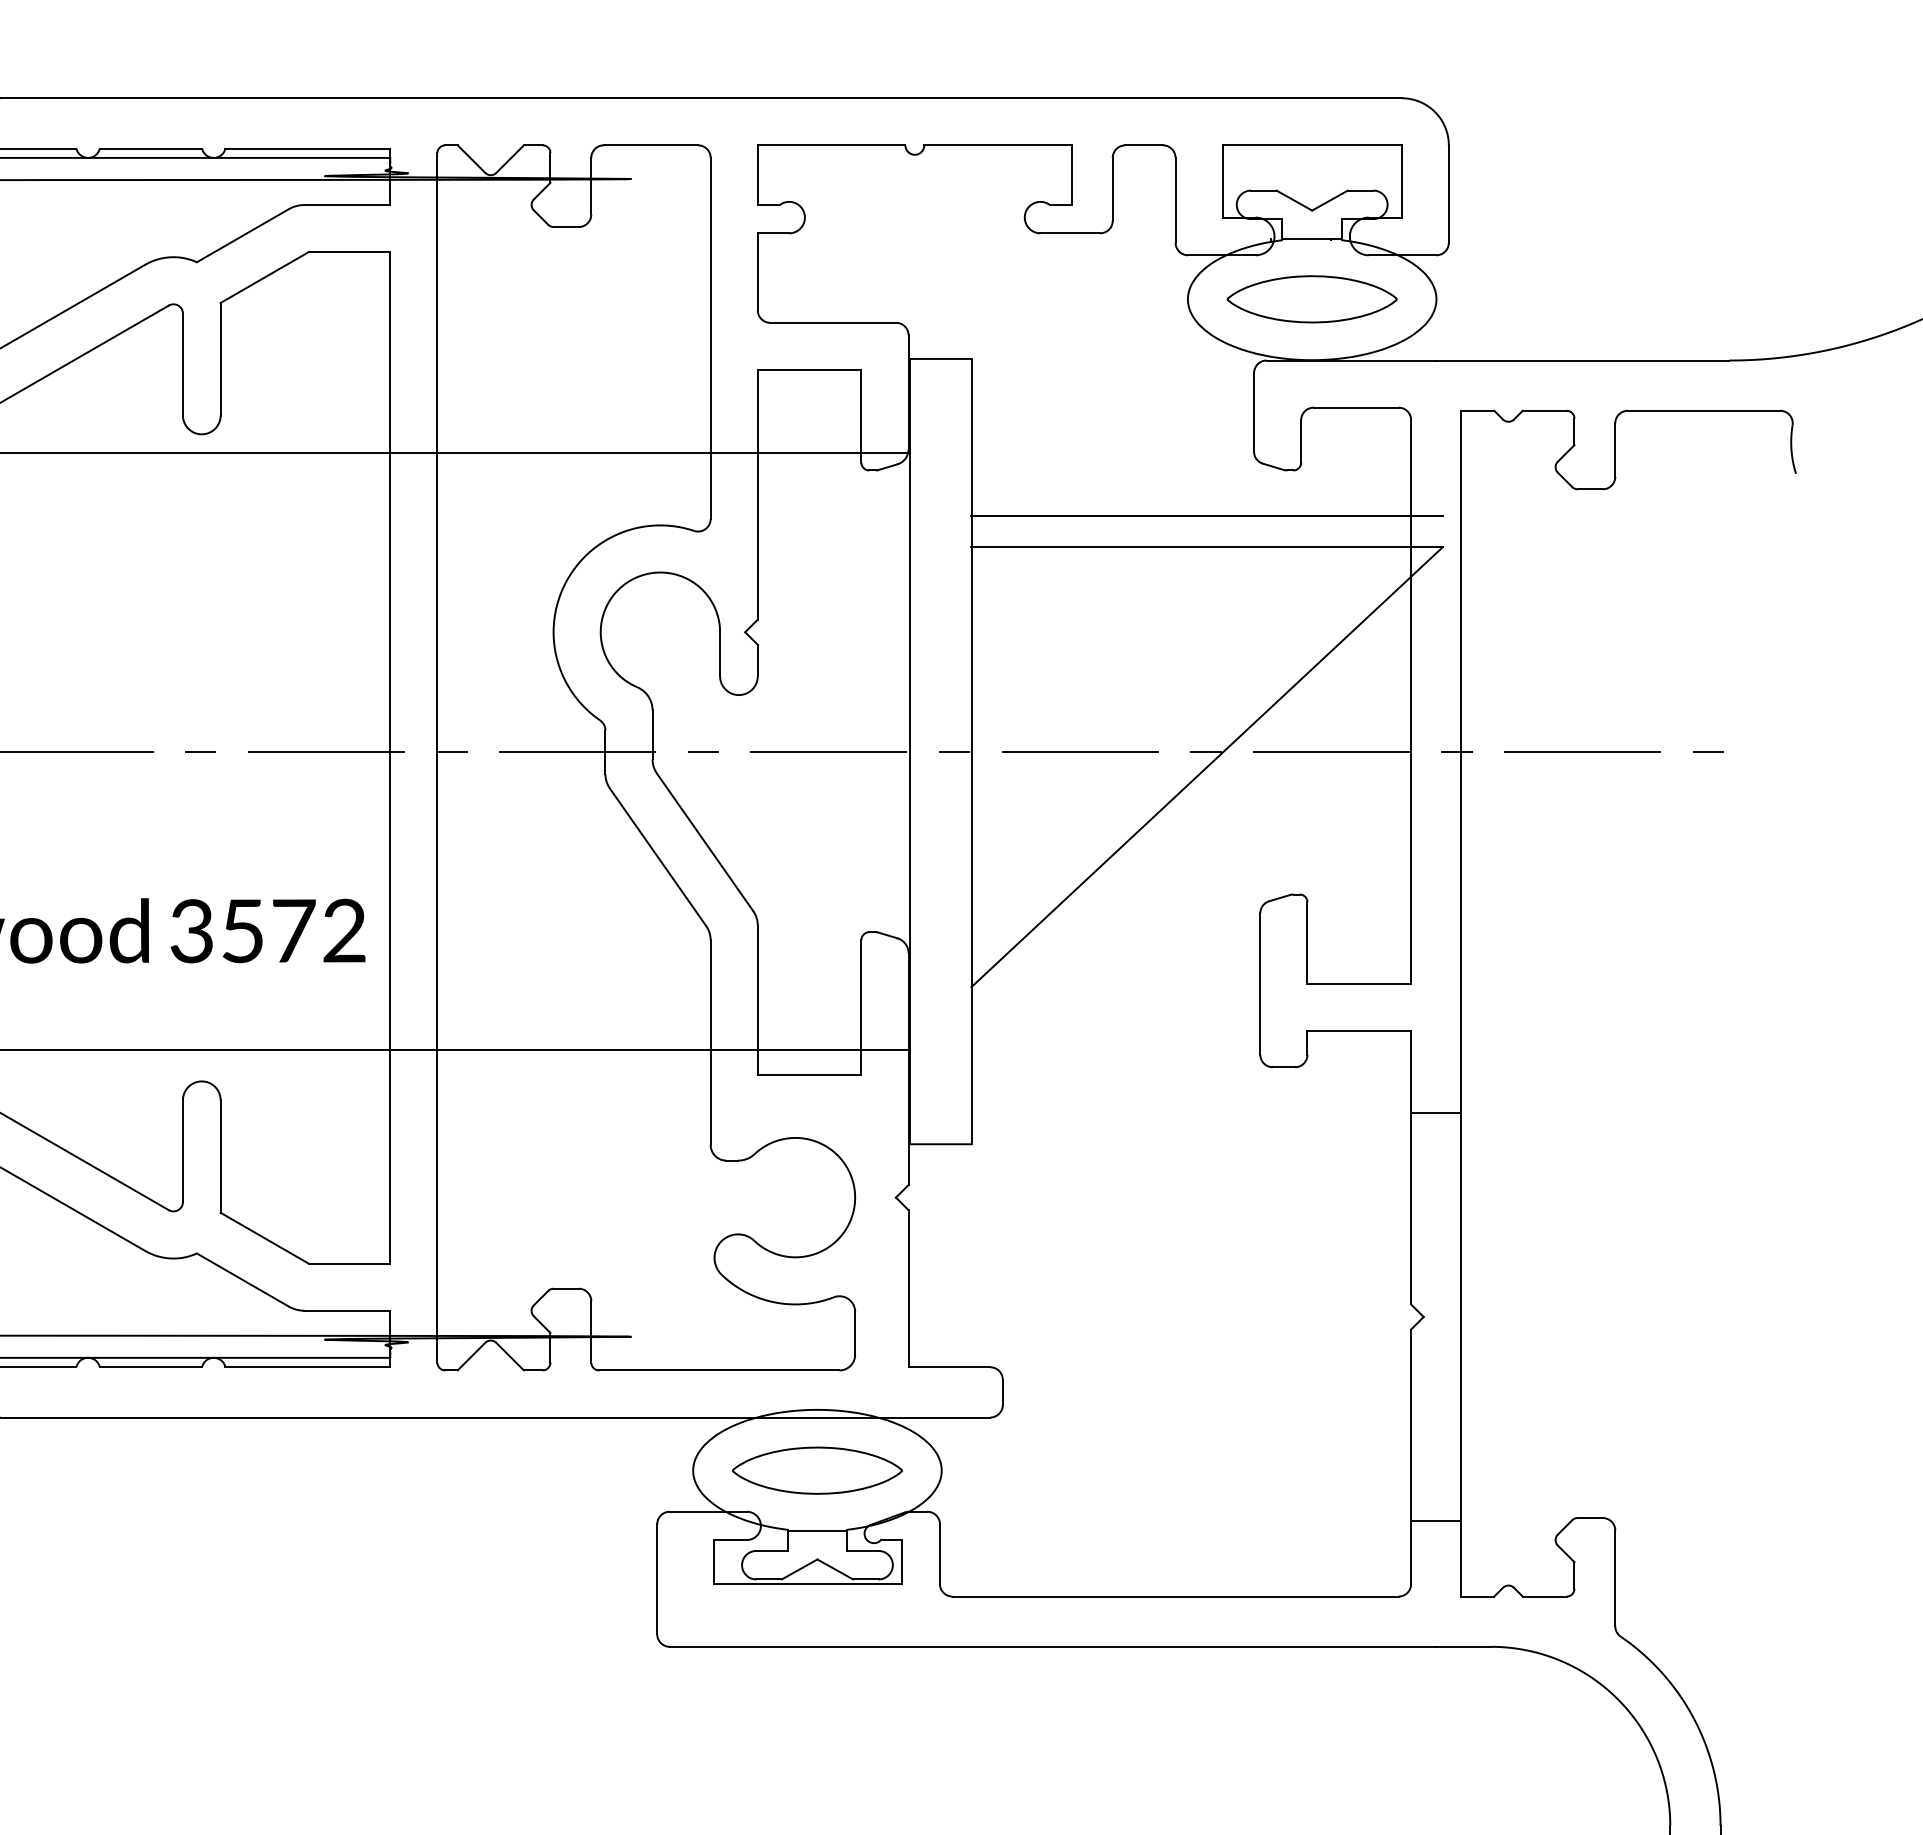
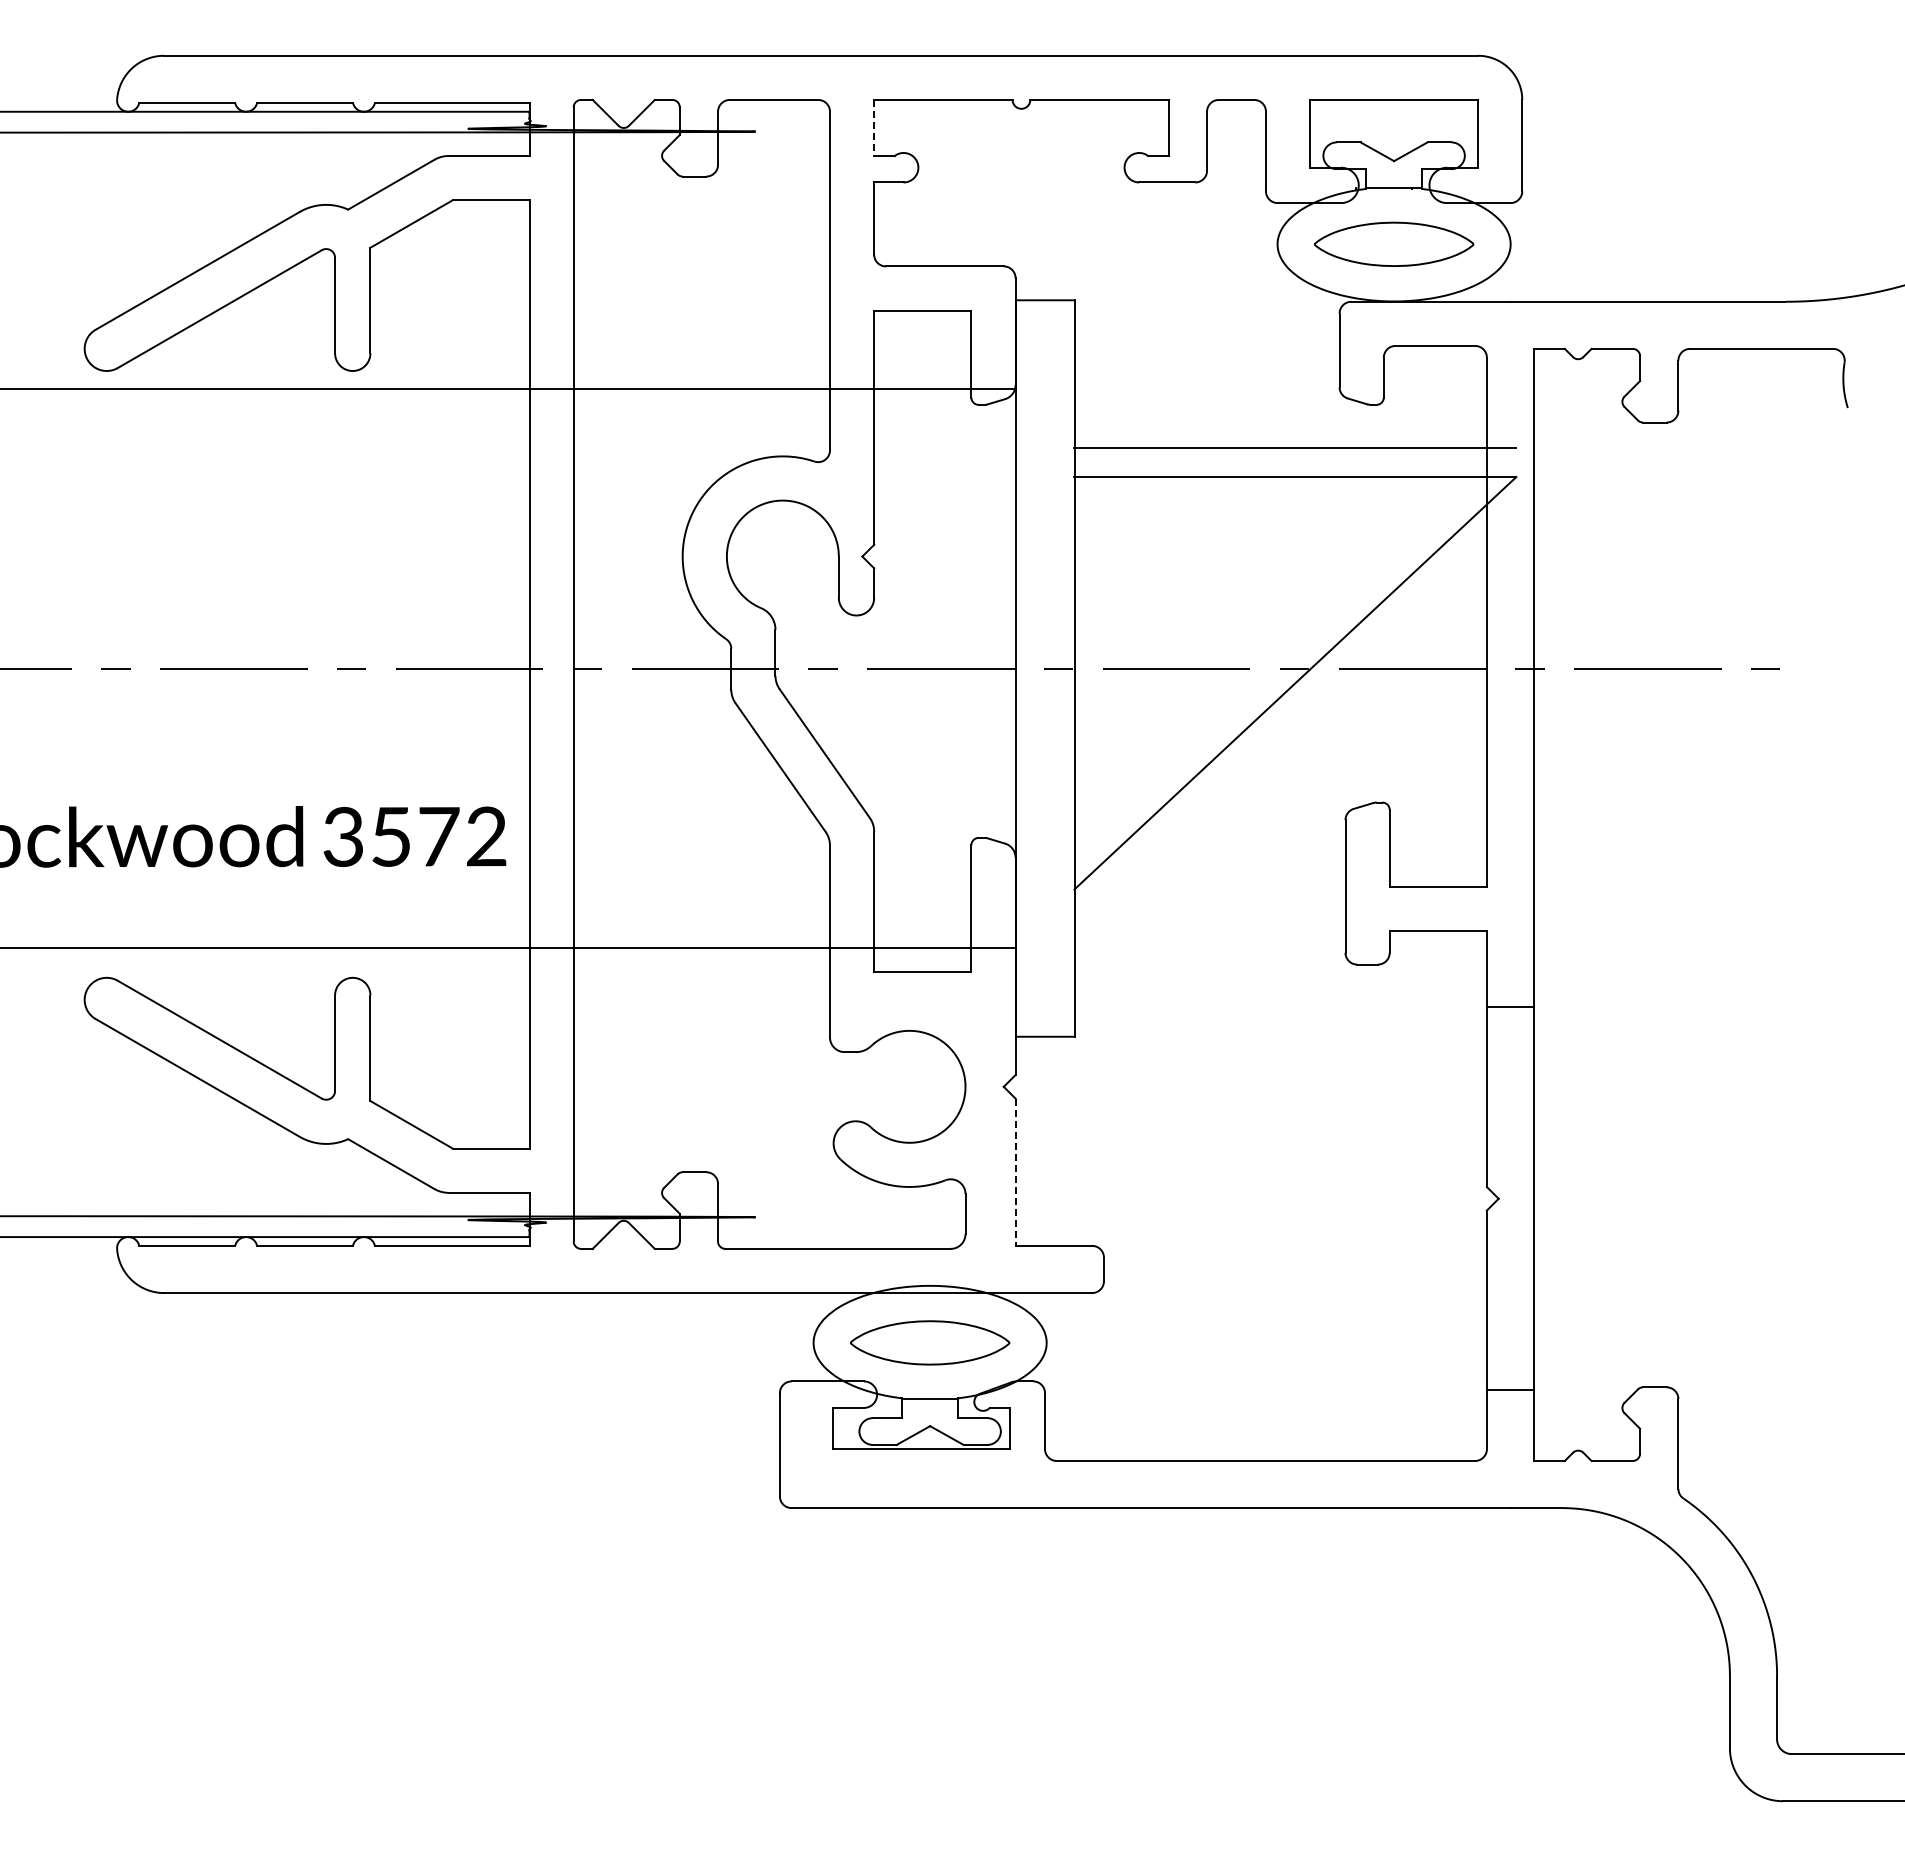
line: (758, 174) -> (874, 127), solid -> dashed
line: (908, 1288) -> (1015, 1172), solid -> dashed

